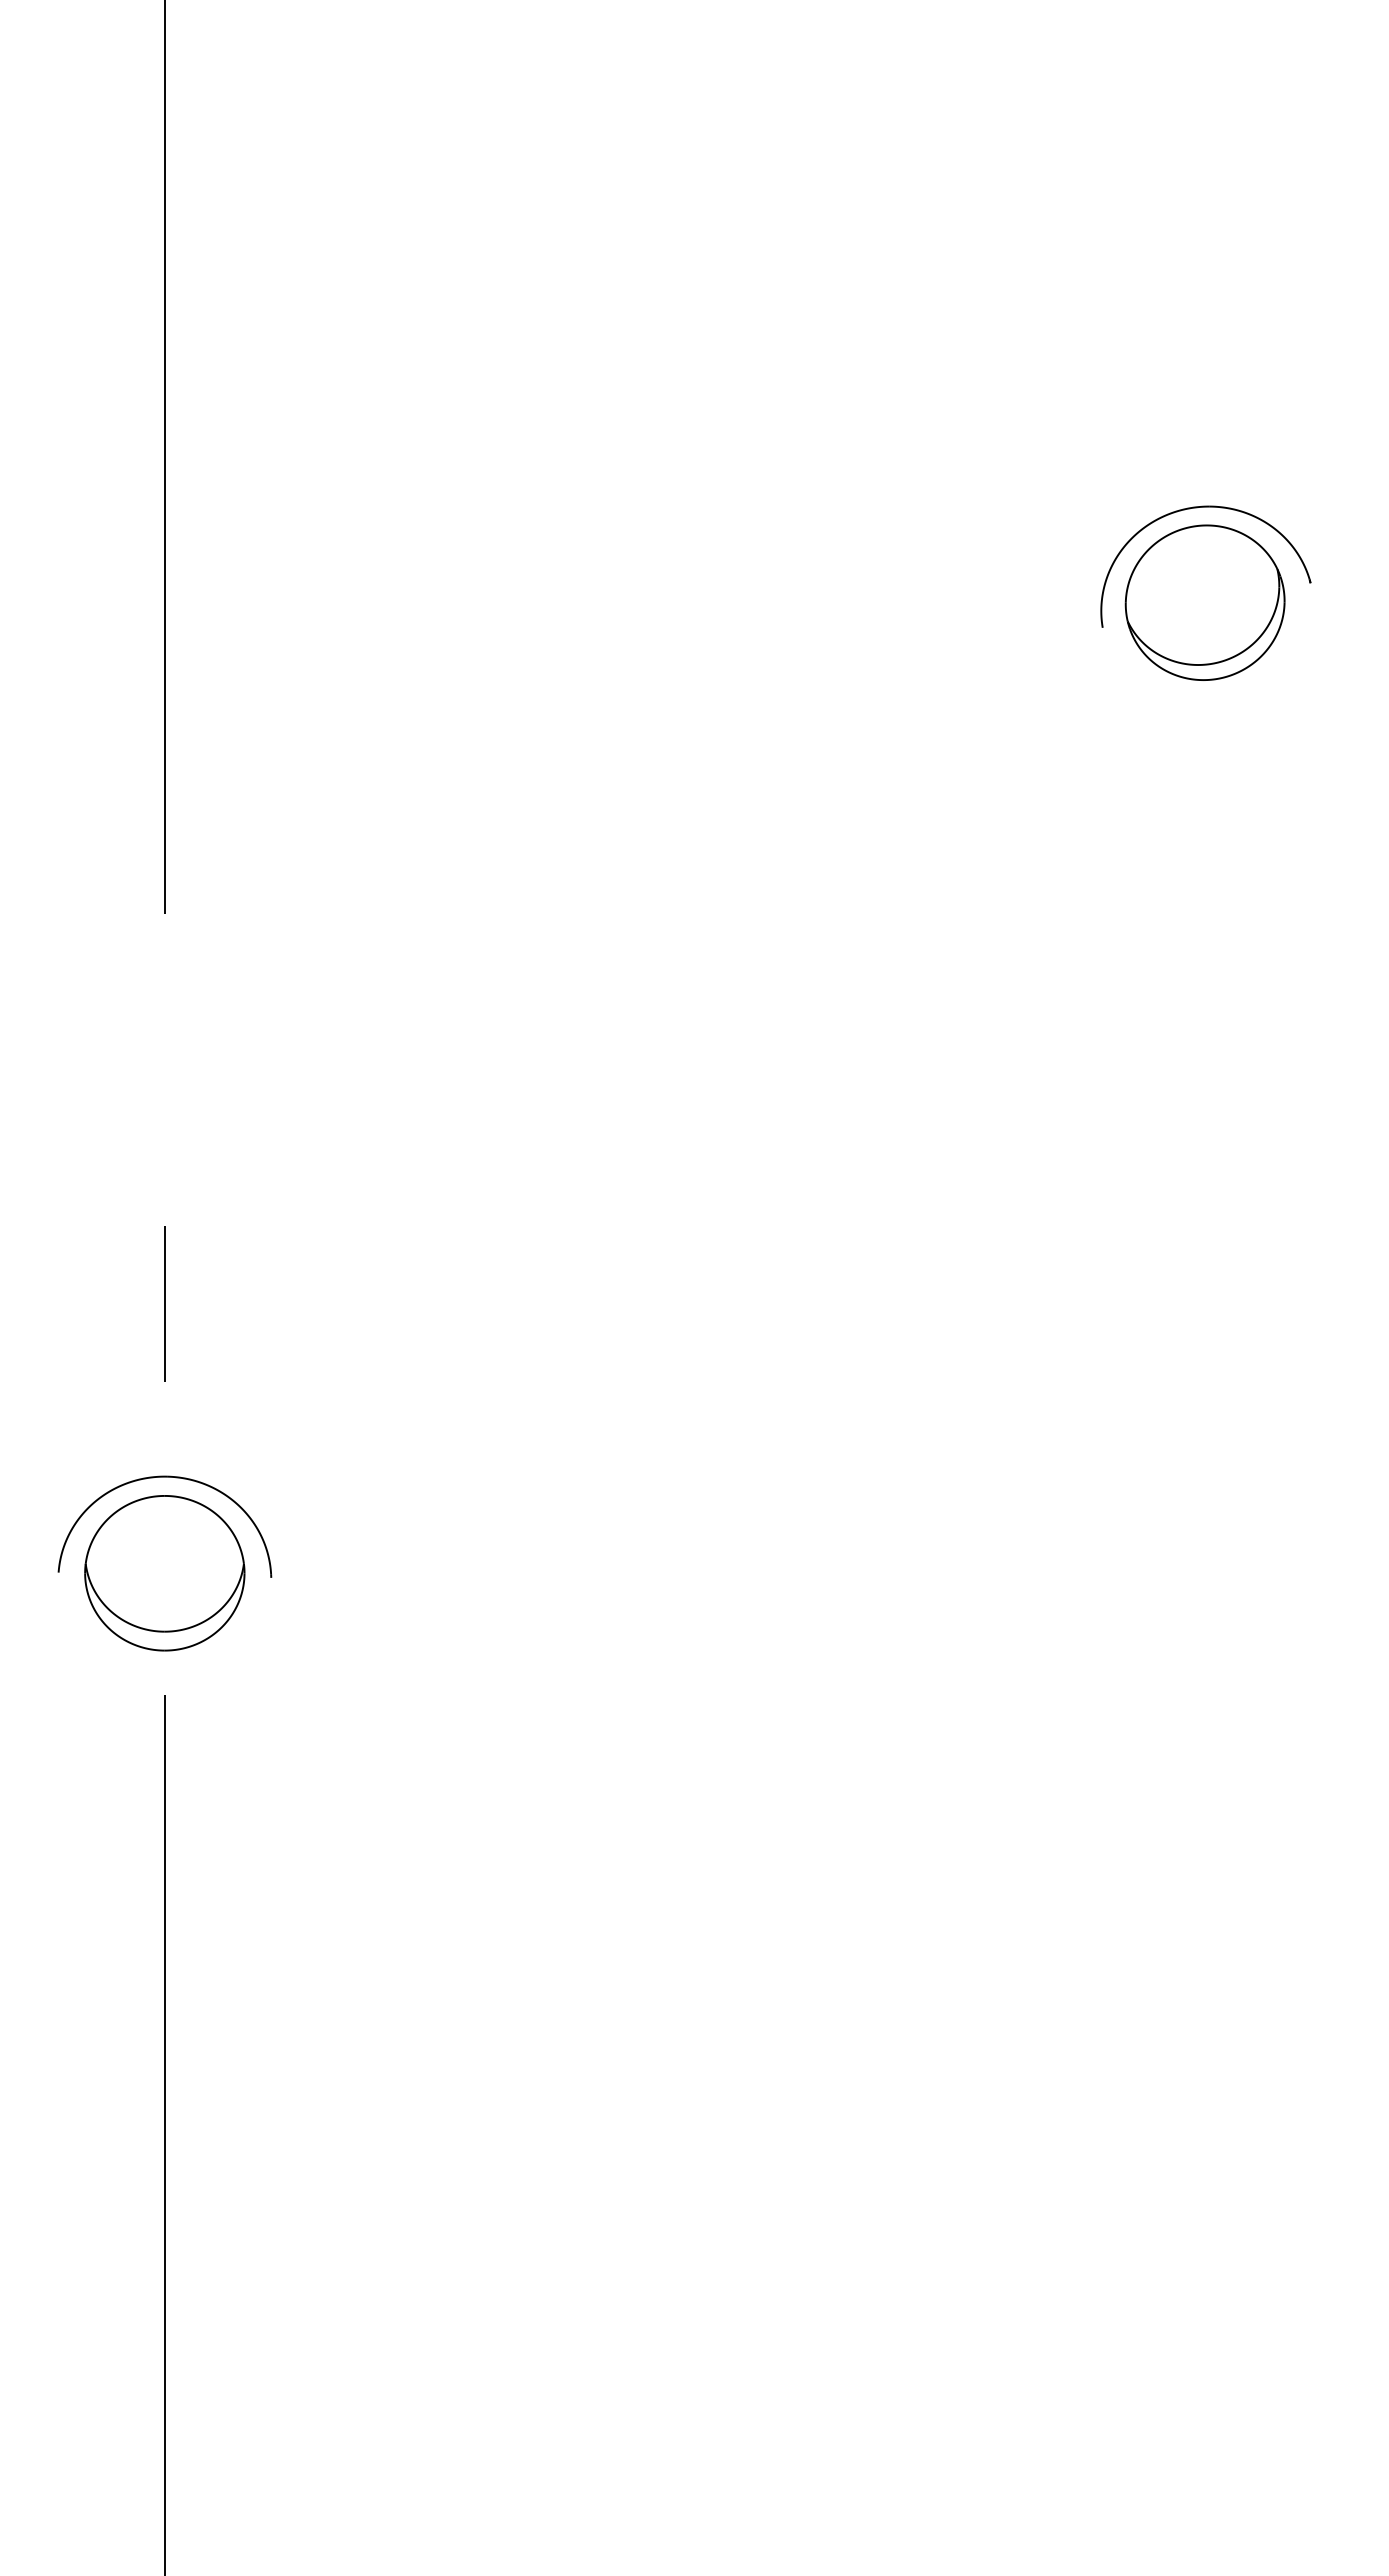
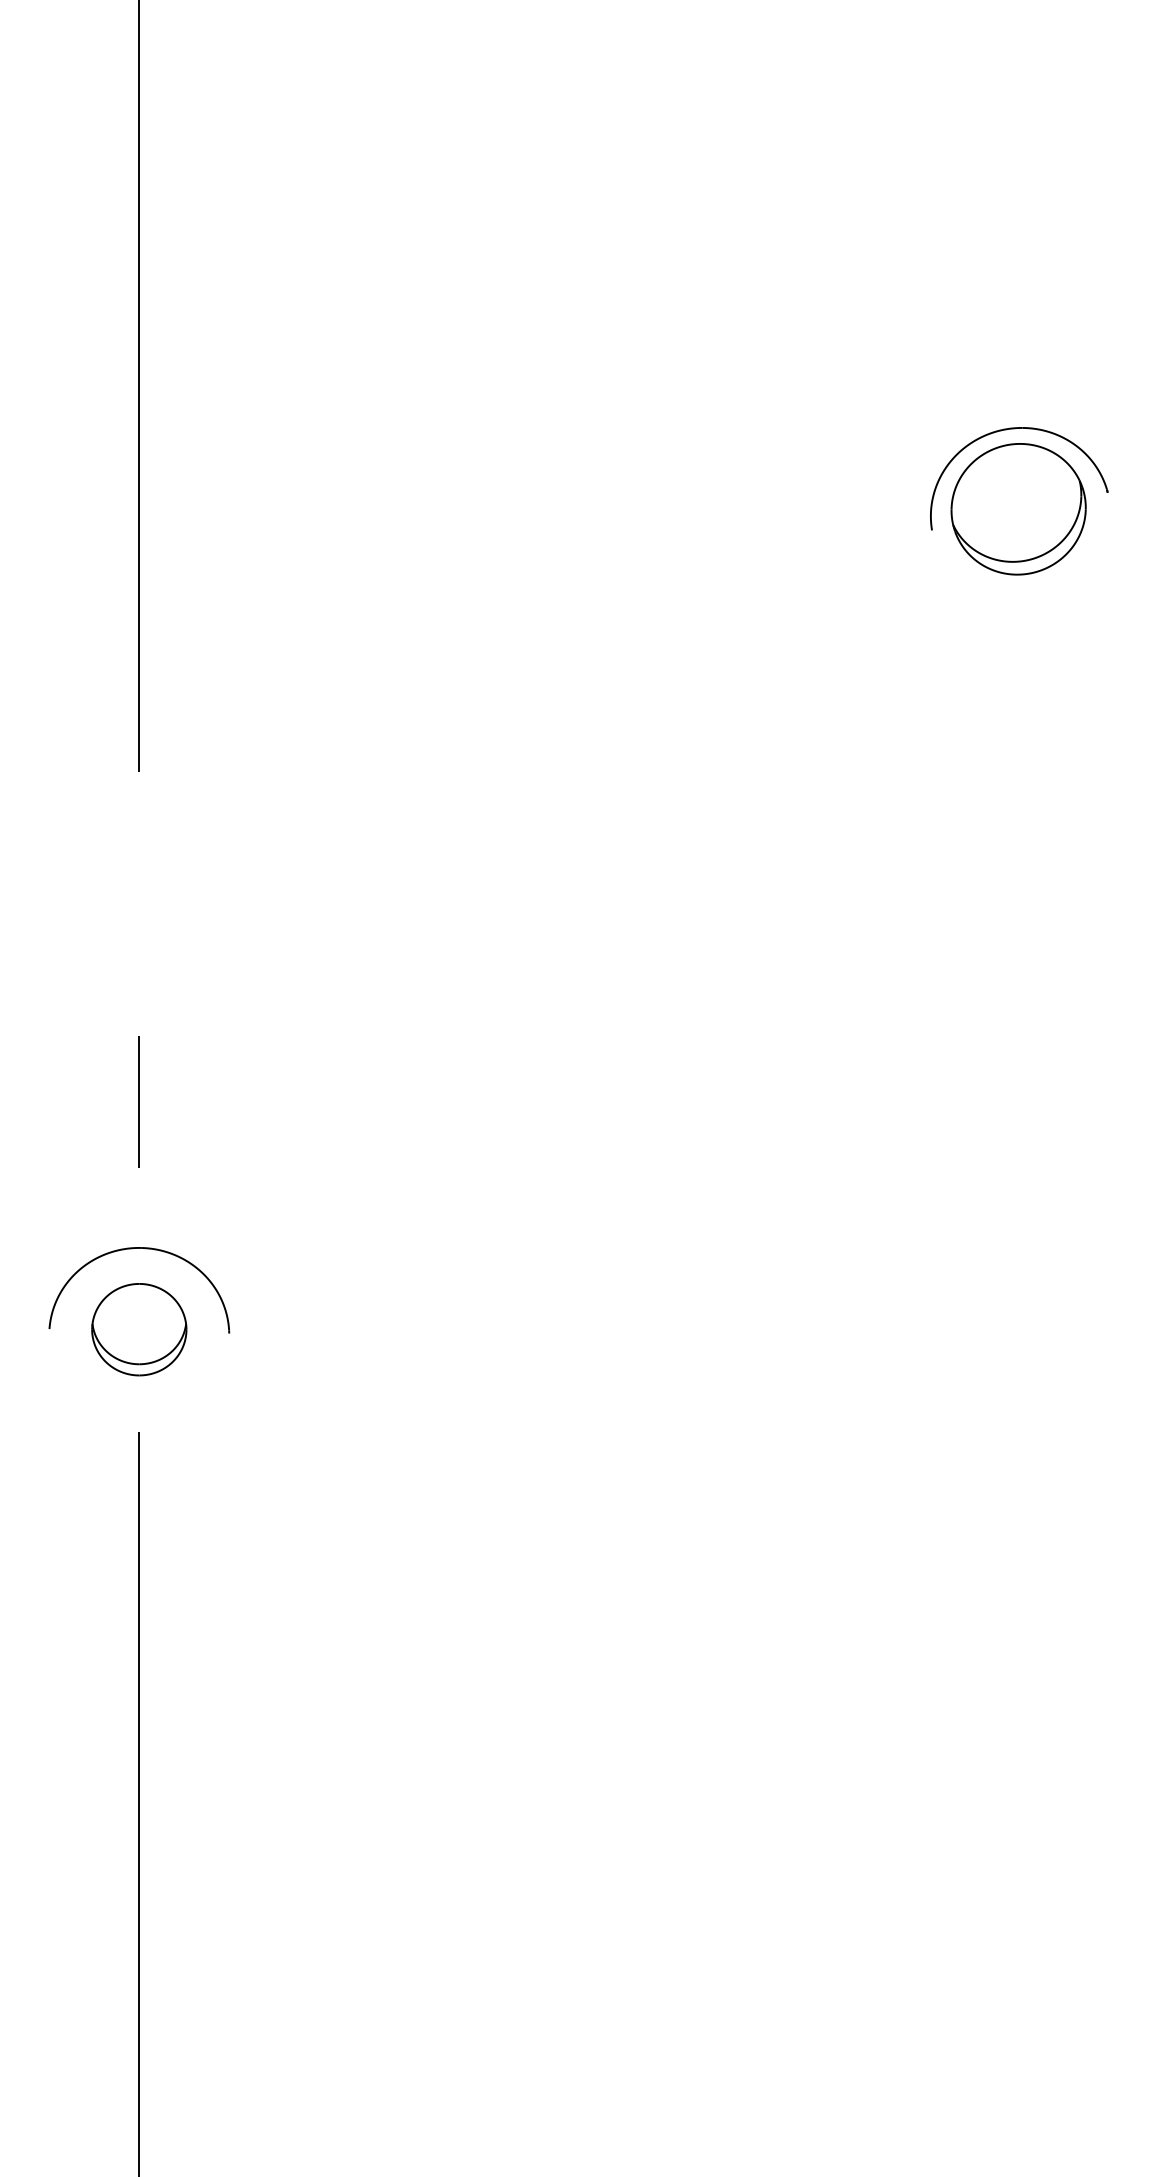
part: (164, 1573) -> (138, 1329), size x0.7

